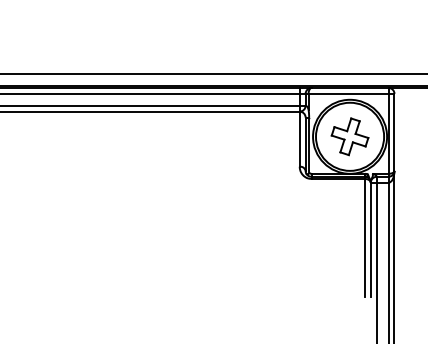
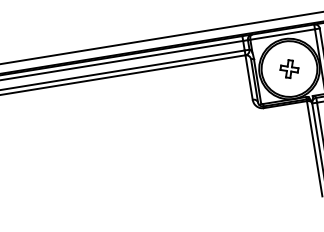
part: (349, 136) -> (288, 68), size x0.6

